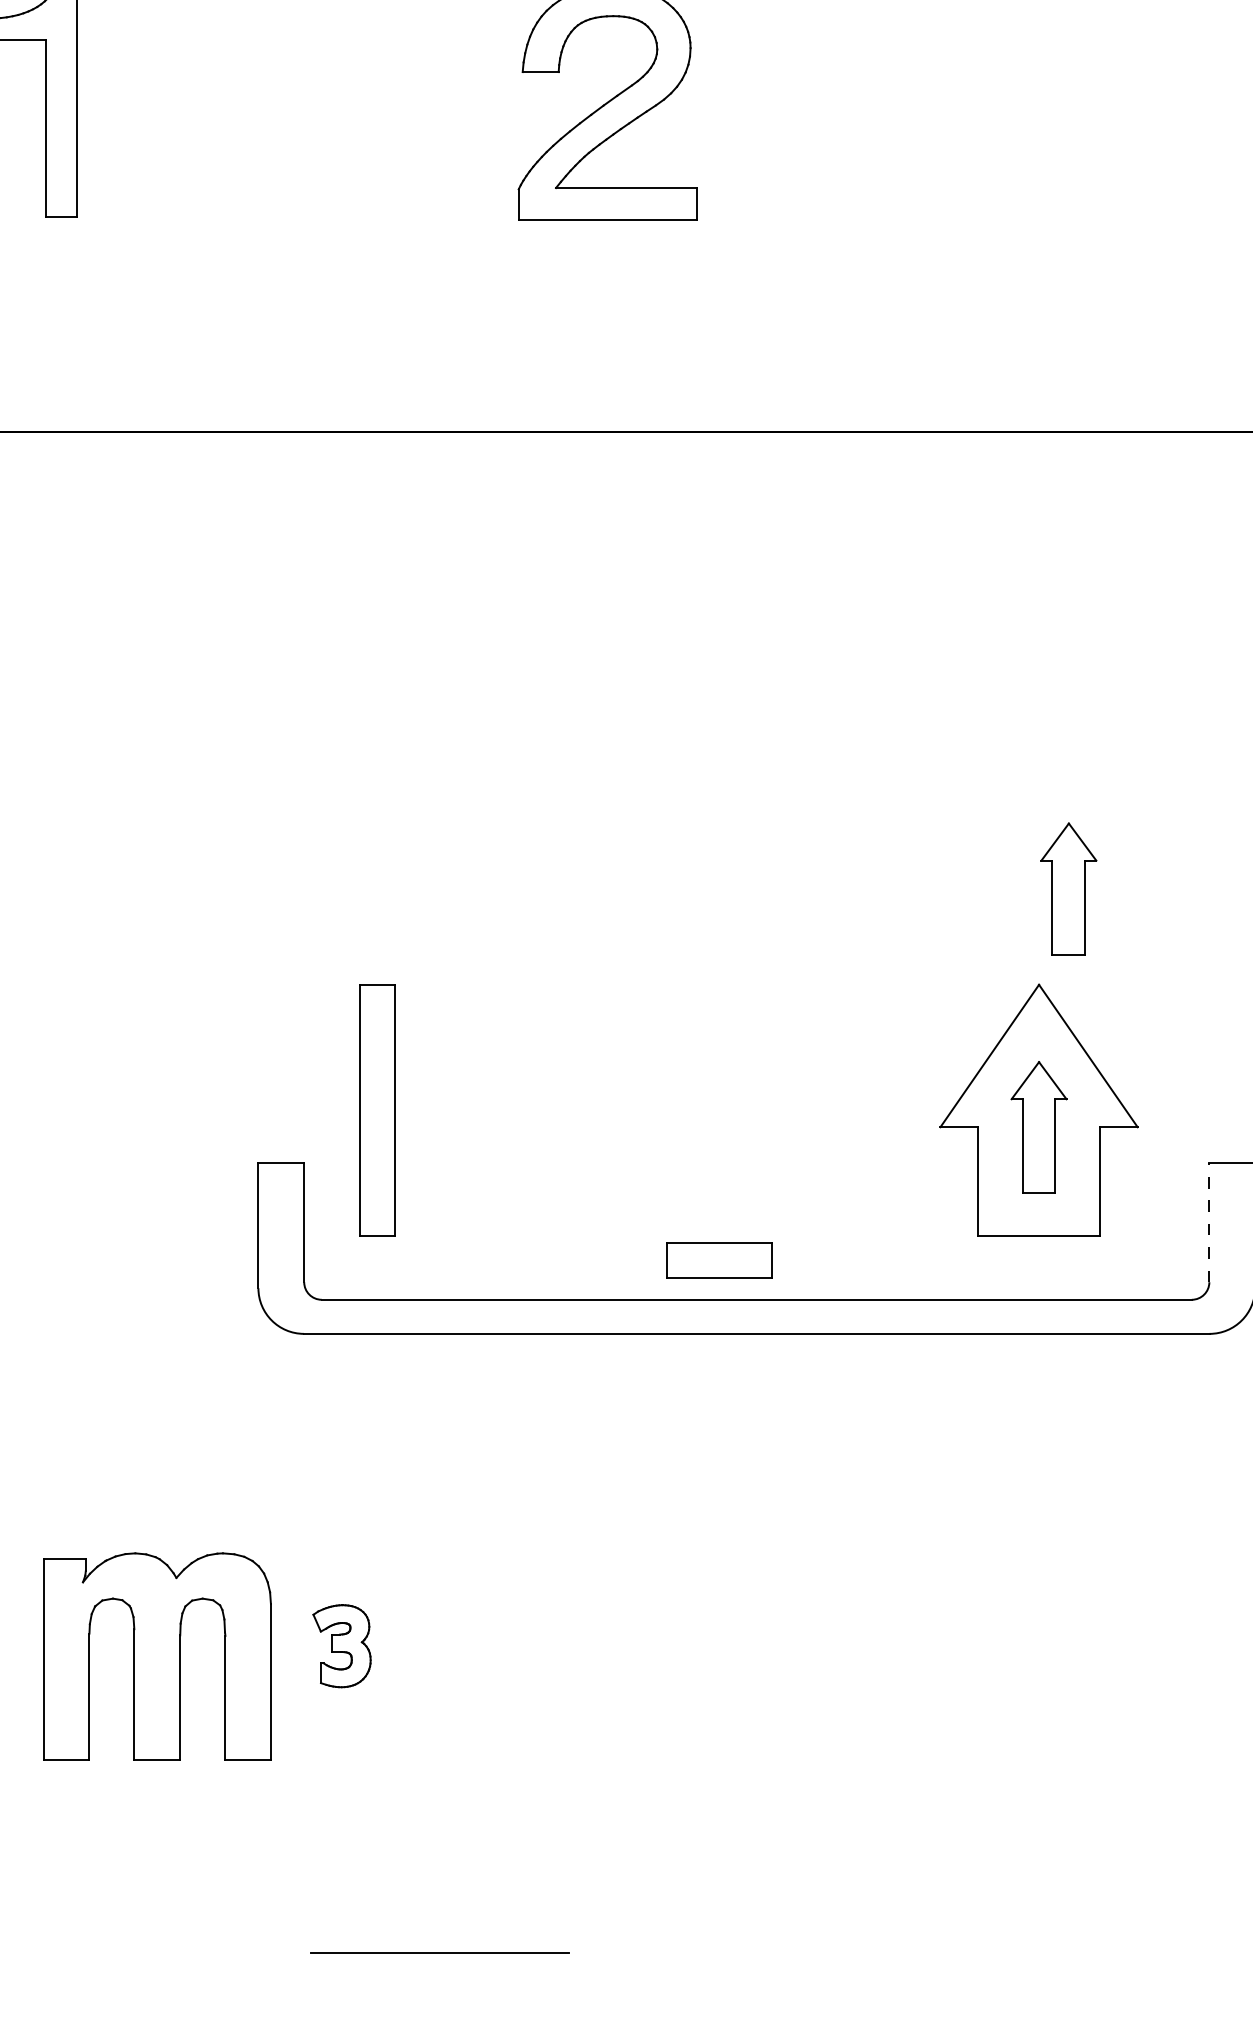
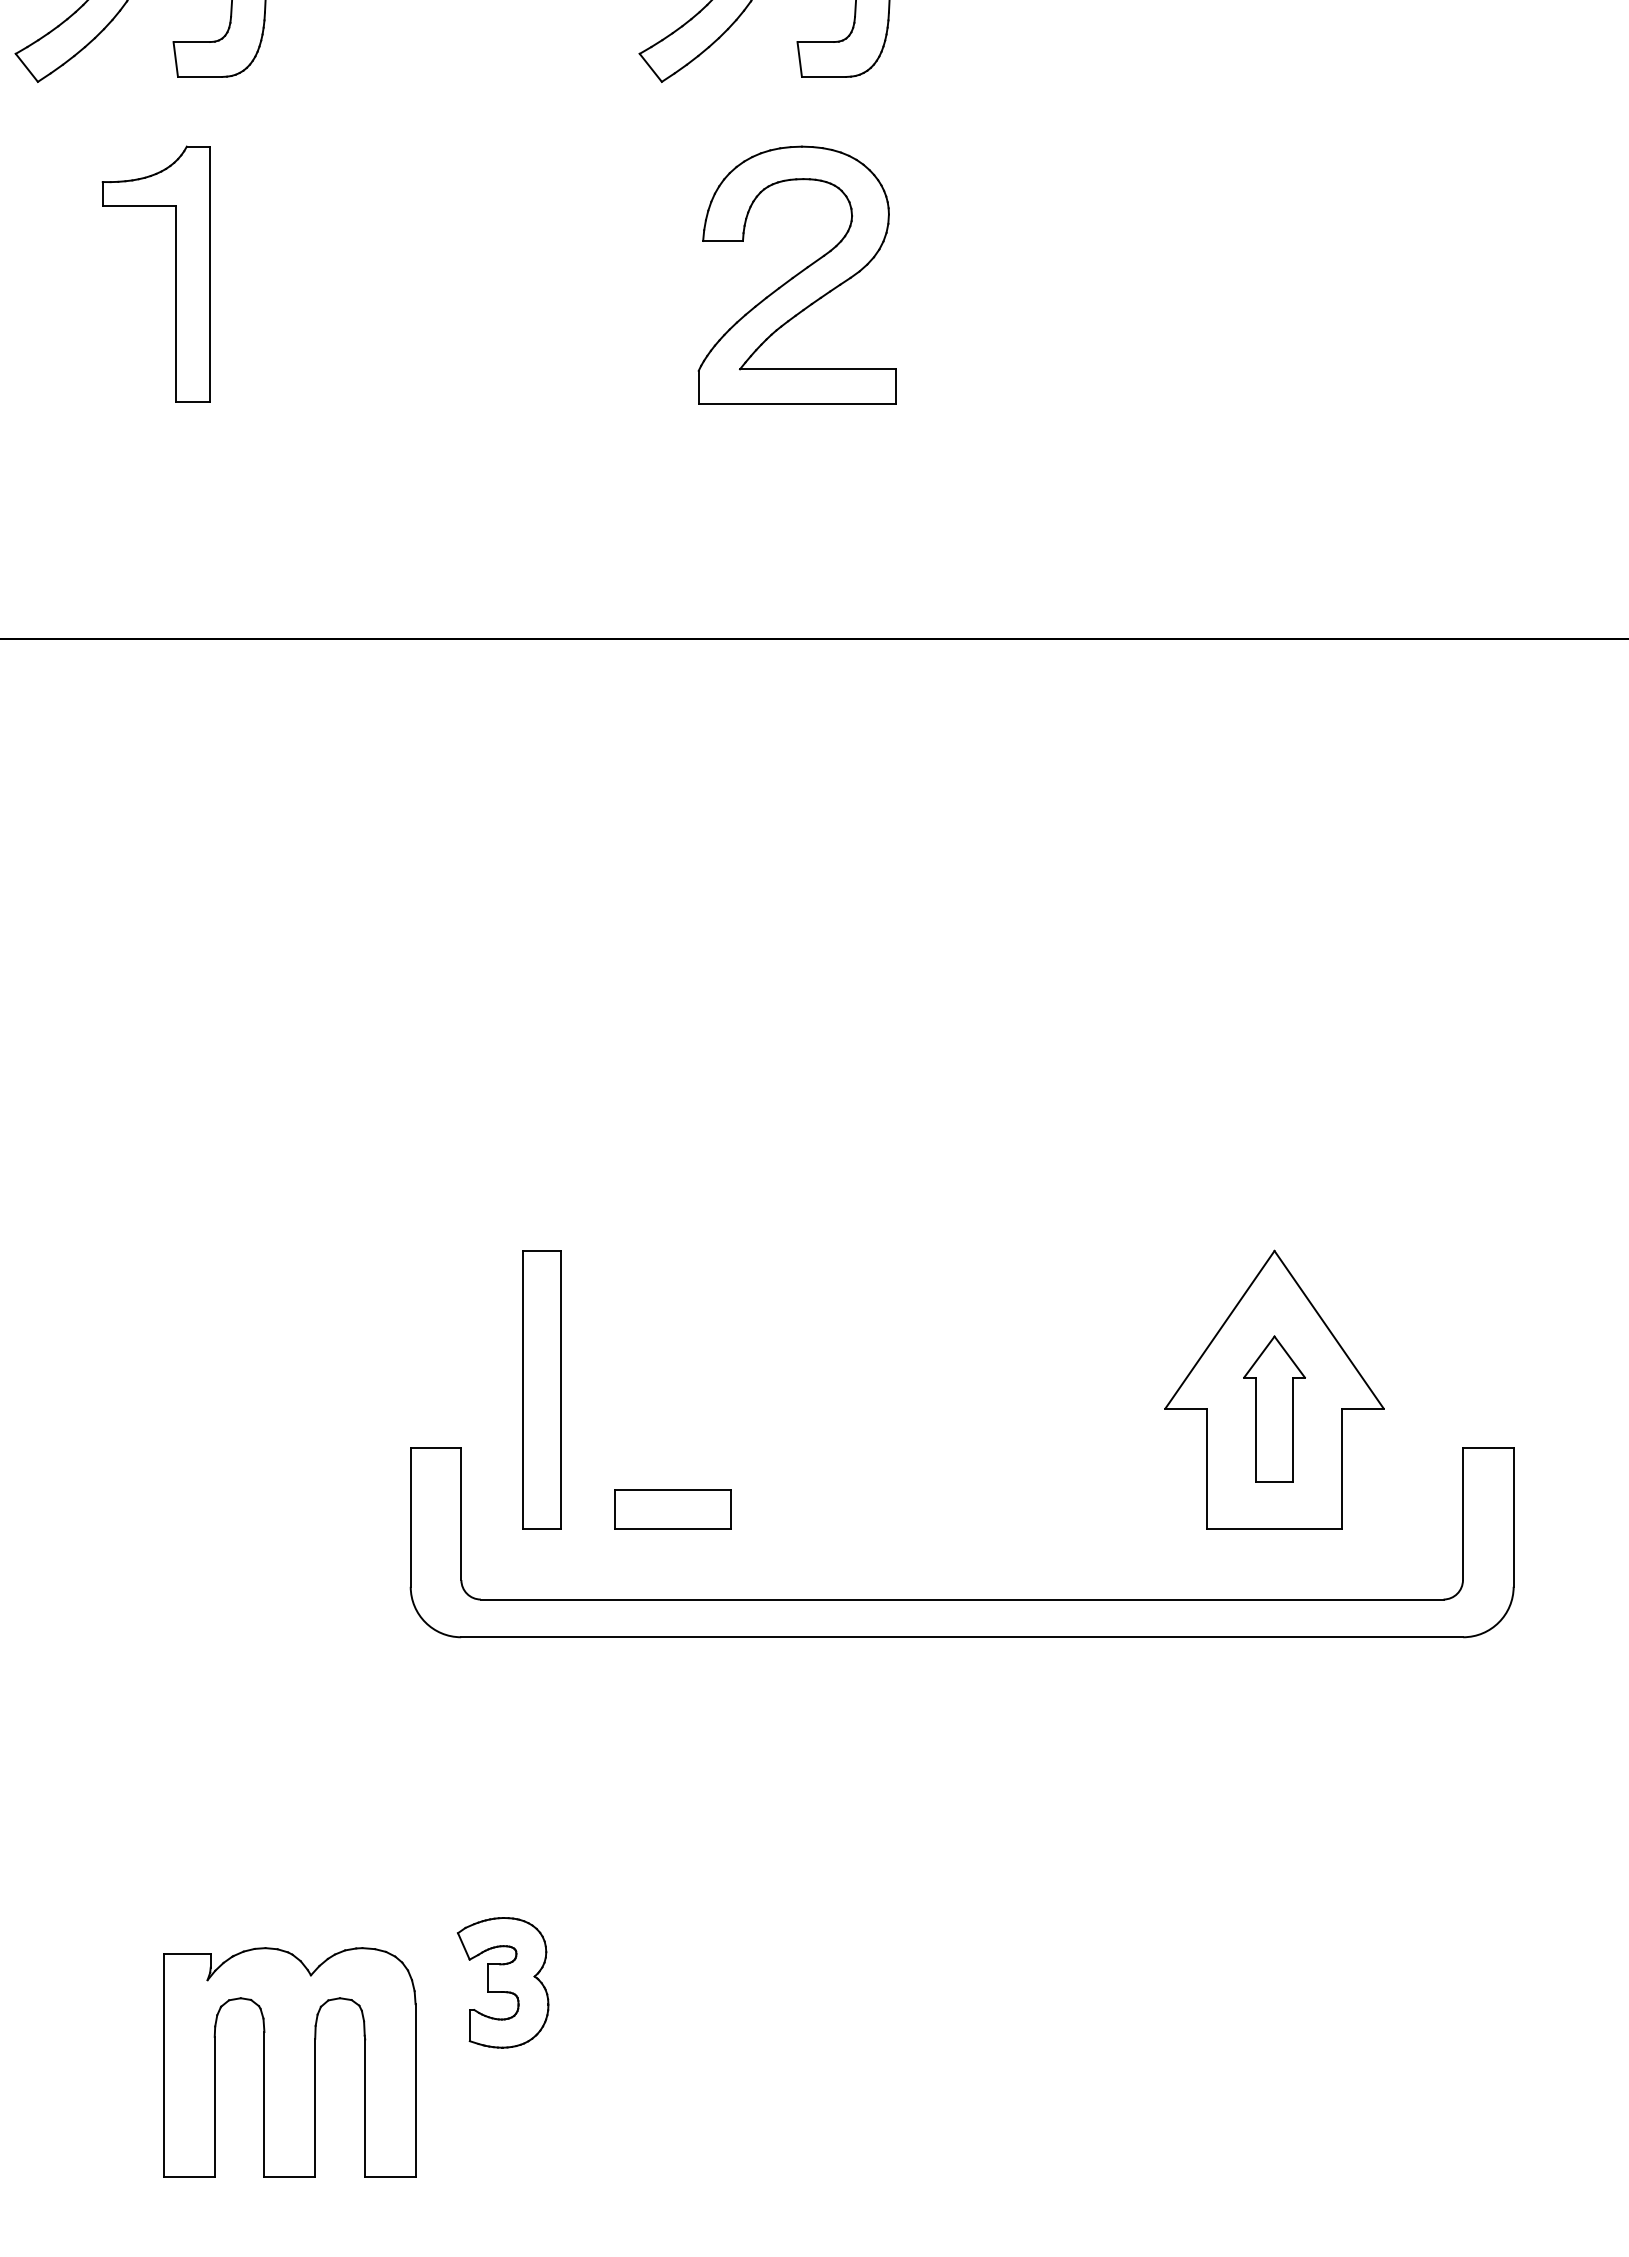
part: (1068, 888) -> (1307, 1144), removed
line: (1208, 1222) -> (1462, 1514), dashed -> solid
part: (719, 1260) -> (672, 1509), moved
part: (342, 1645) -> (503, 1982), size x1.43
part: (157, 1656) -> (289, 2062), moved

